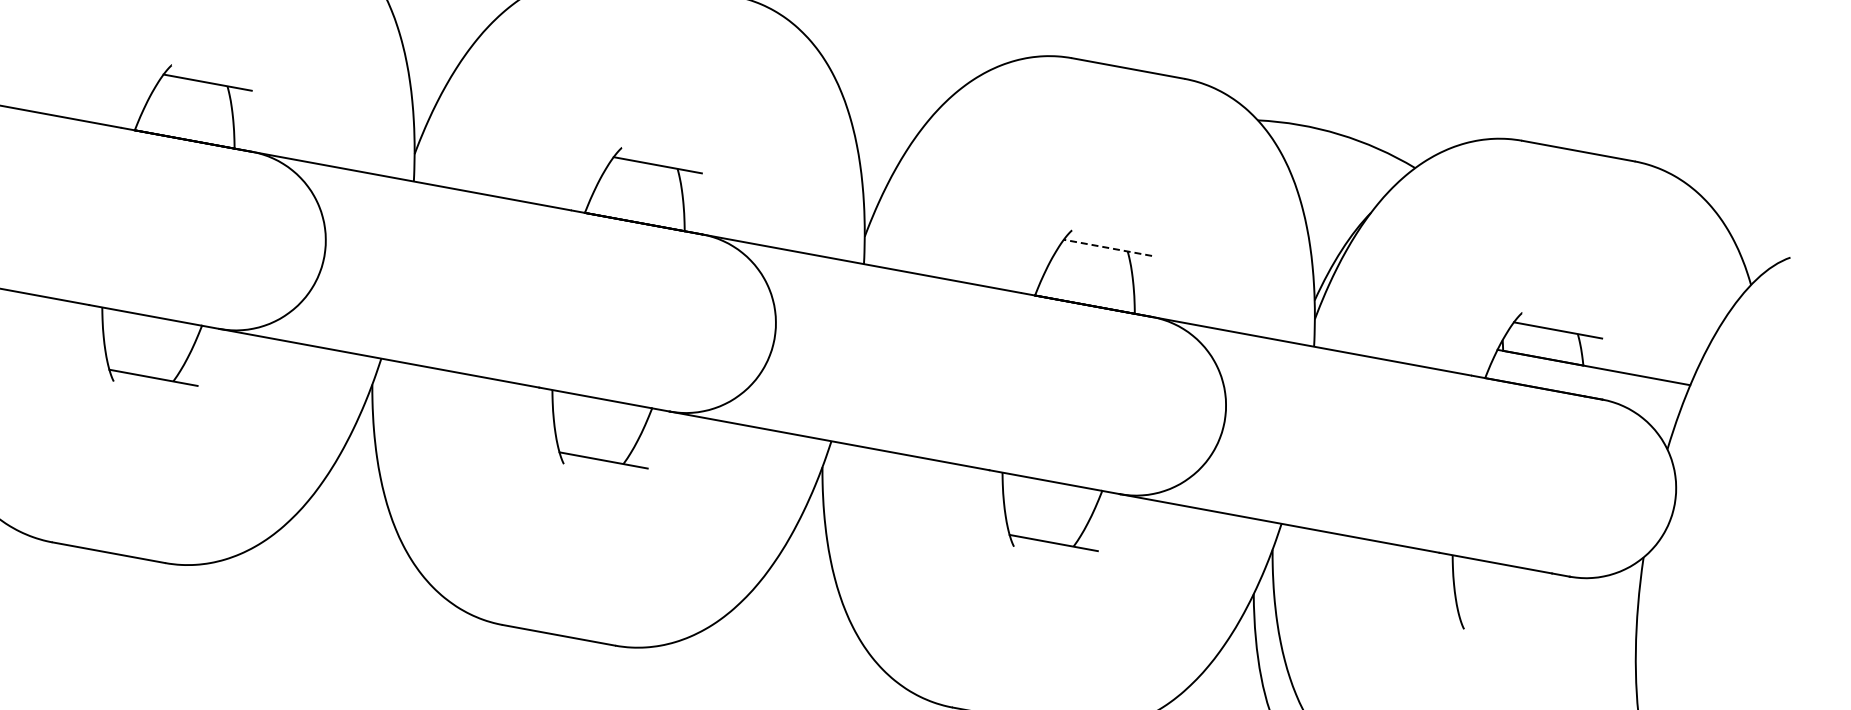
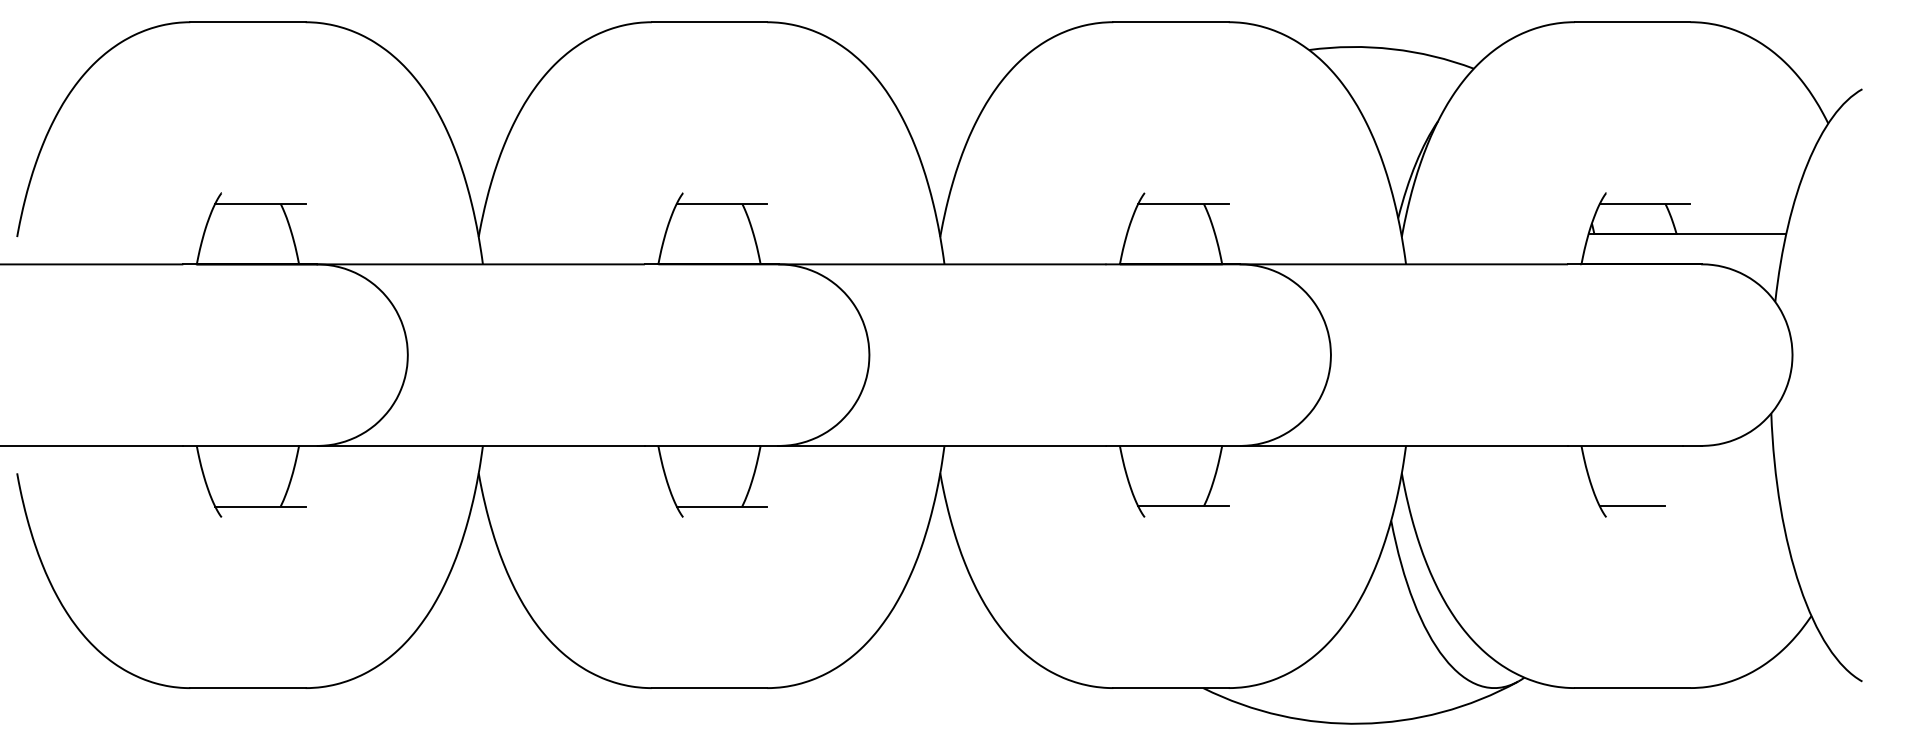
line: (1107, 247) -> (1183, 203), dashed -> solid
line: (1491, 623) -> (1632, 506), added

